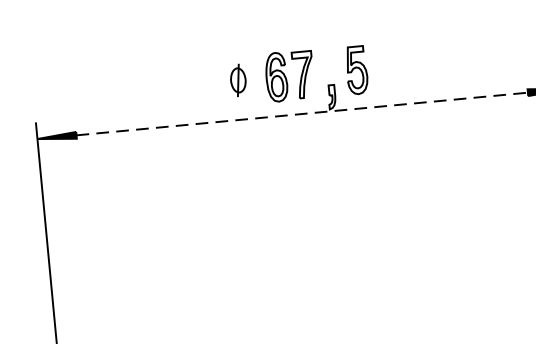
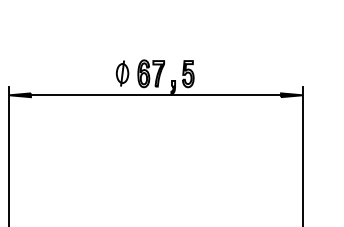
part: (238, 80) -> (122, 73), size x1.43
line: (303, 114) -> (156, 95), dashed -> solid

